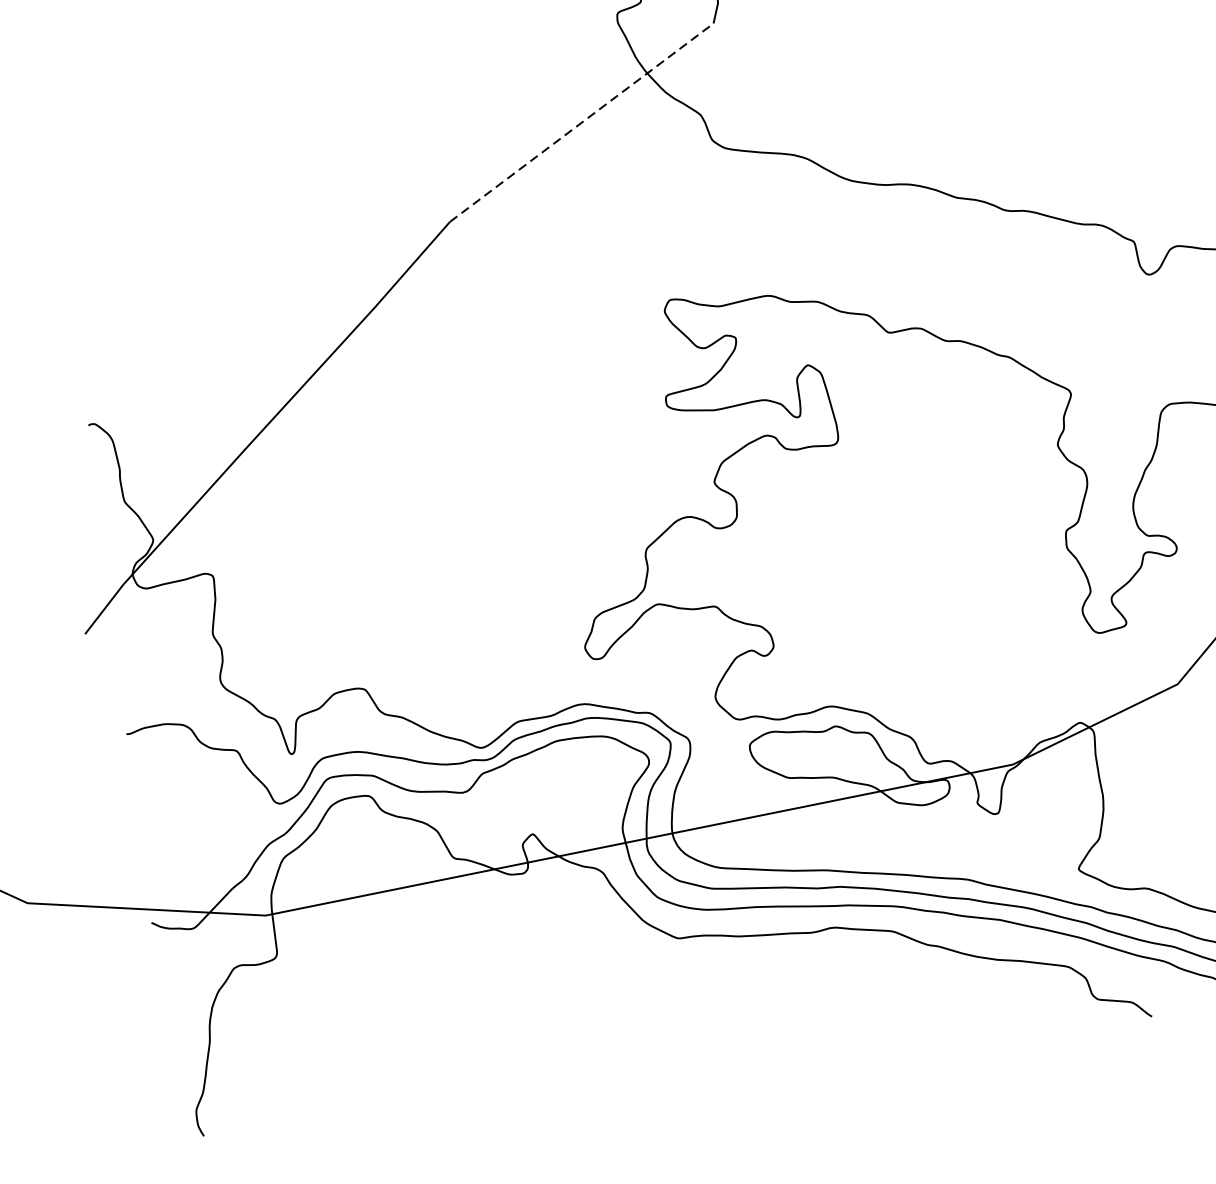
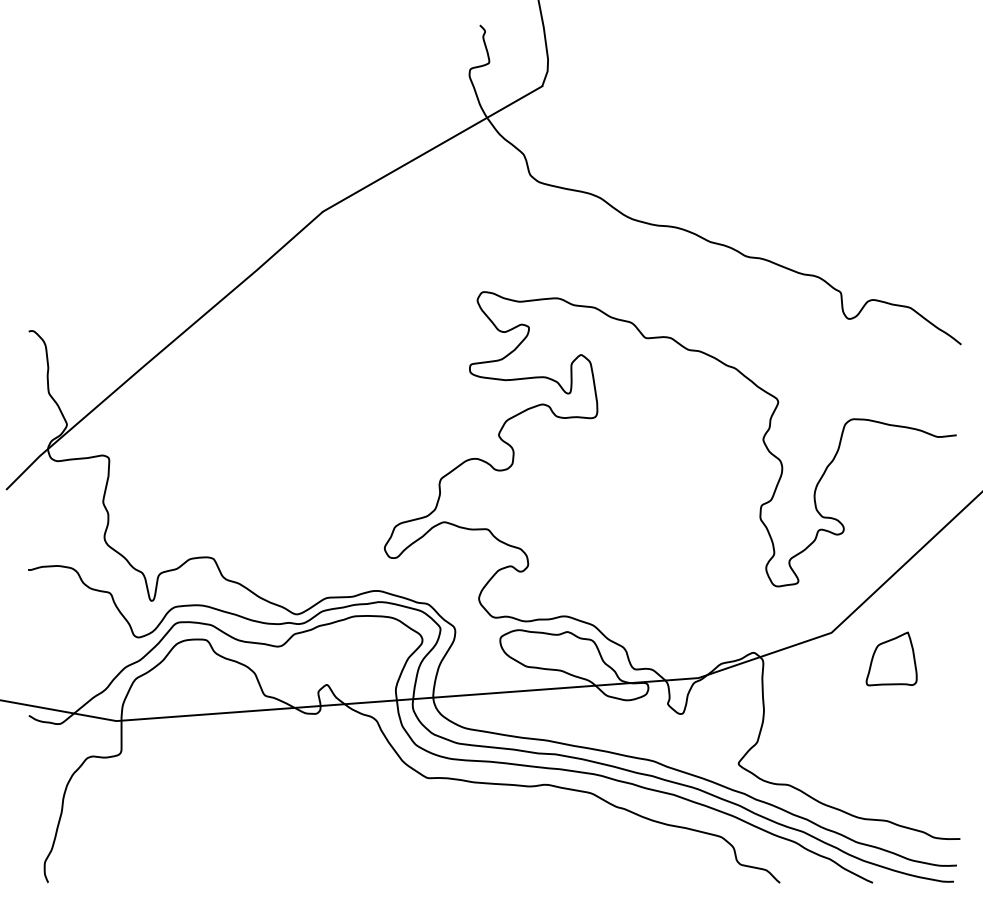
line: (582, 121) -> (433, 148), dashed -> solid

